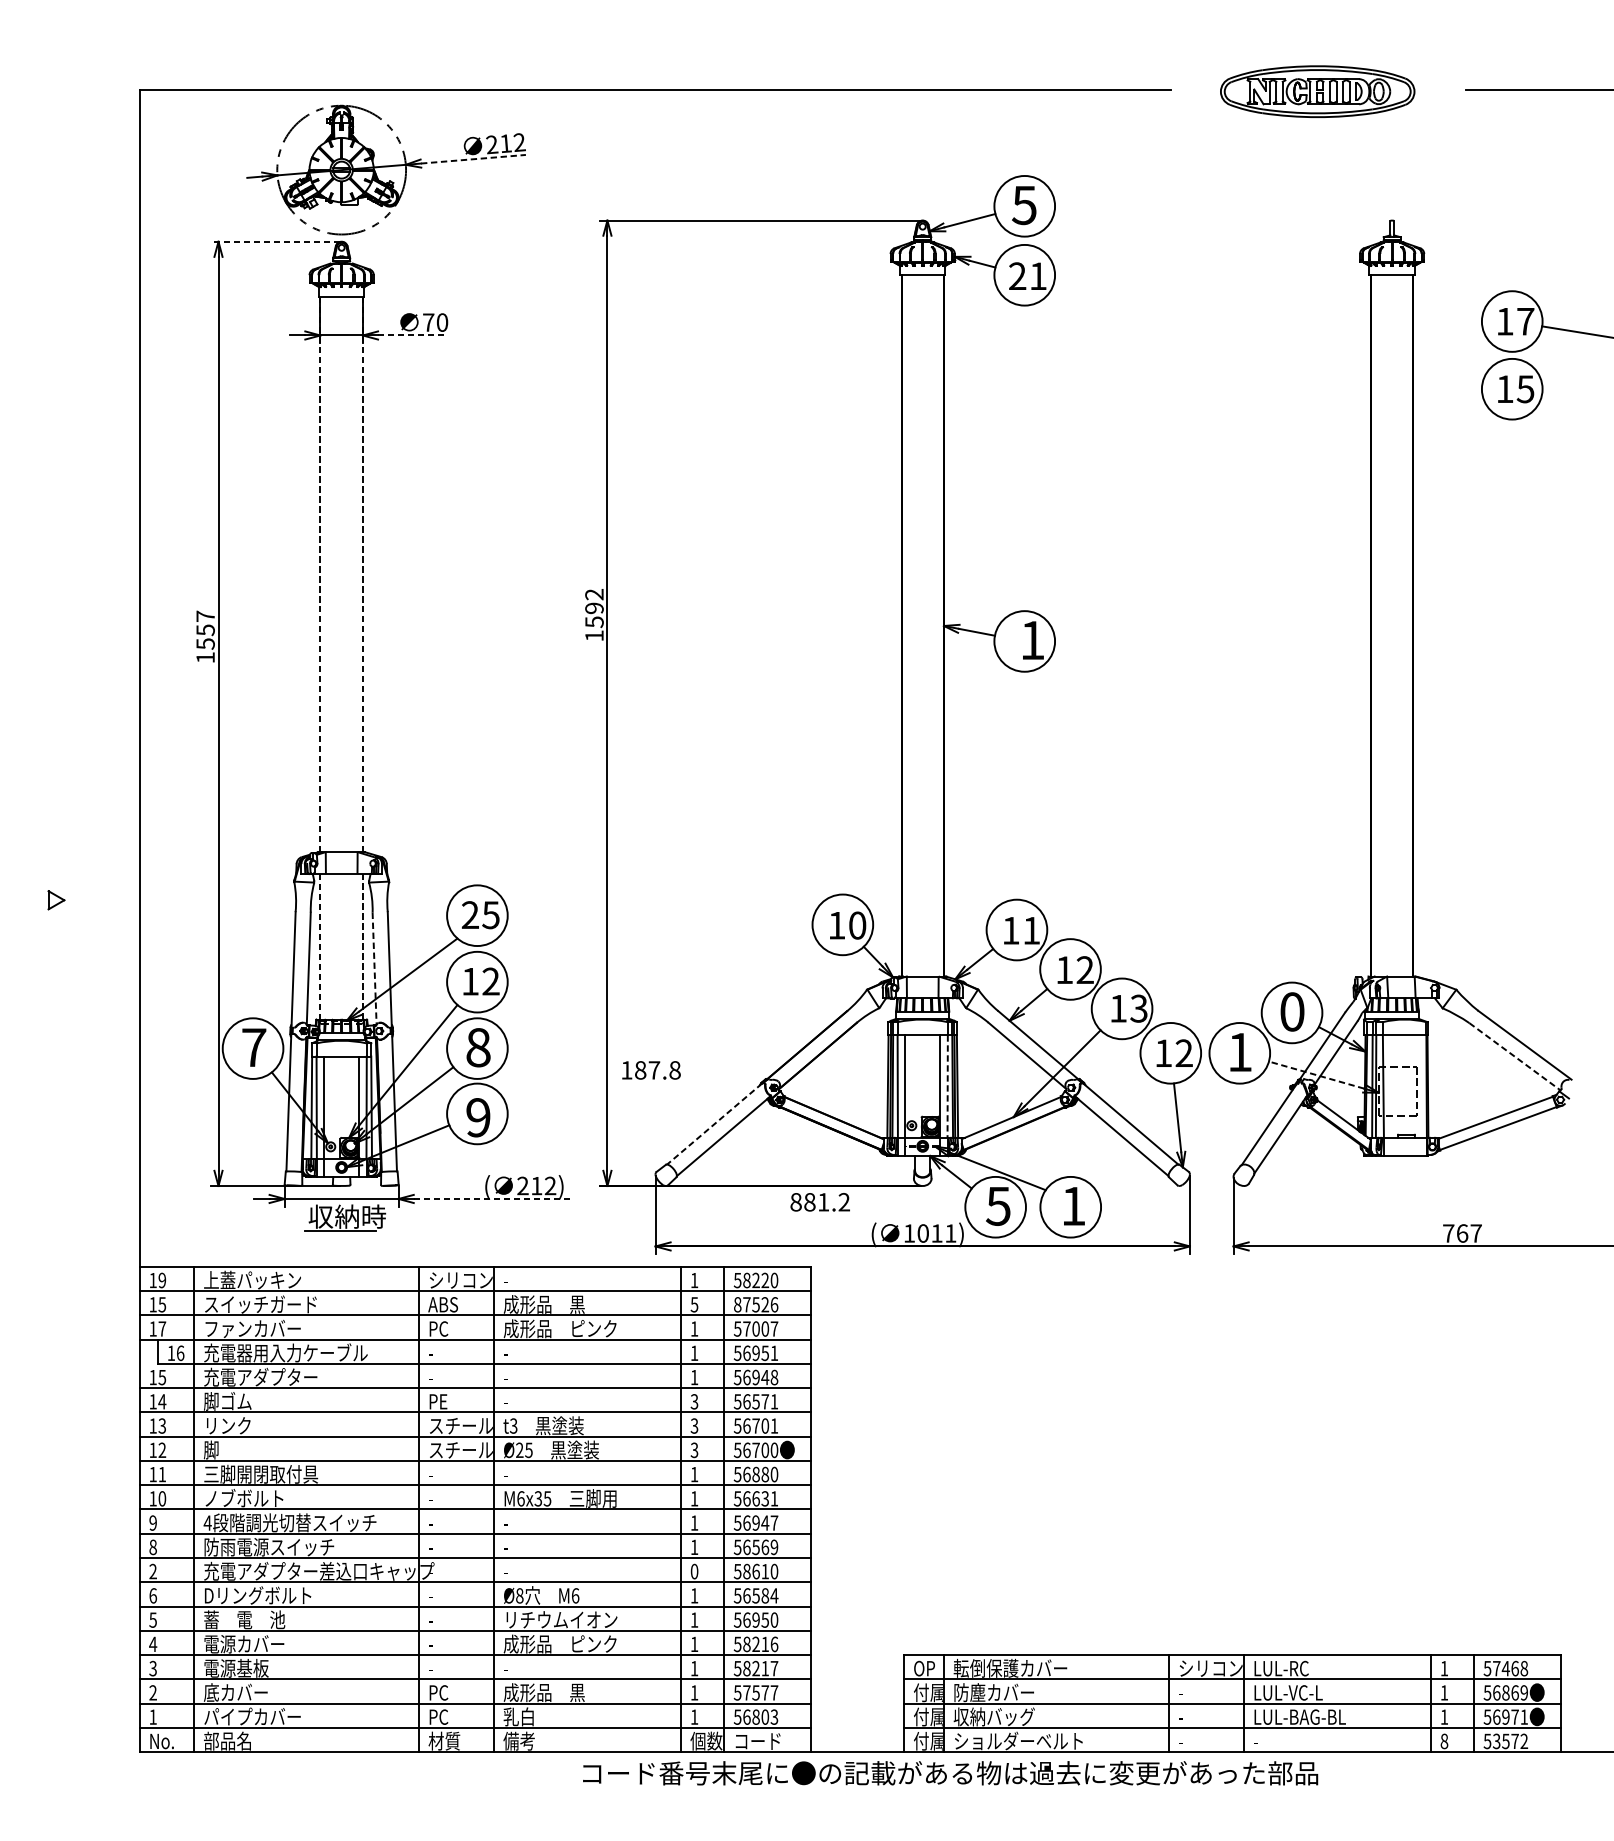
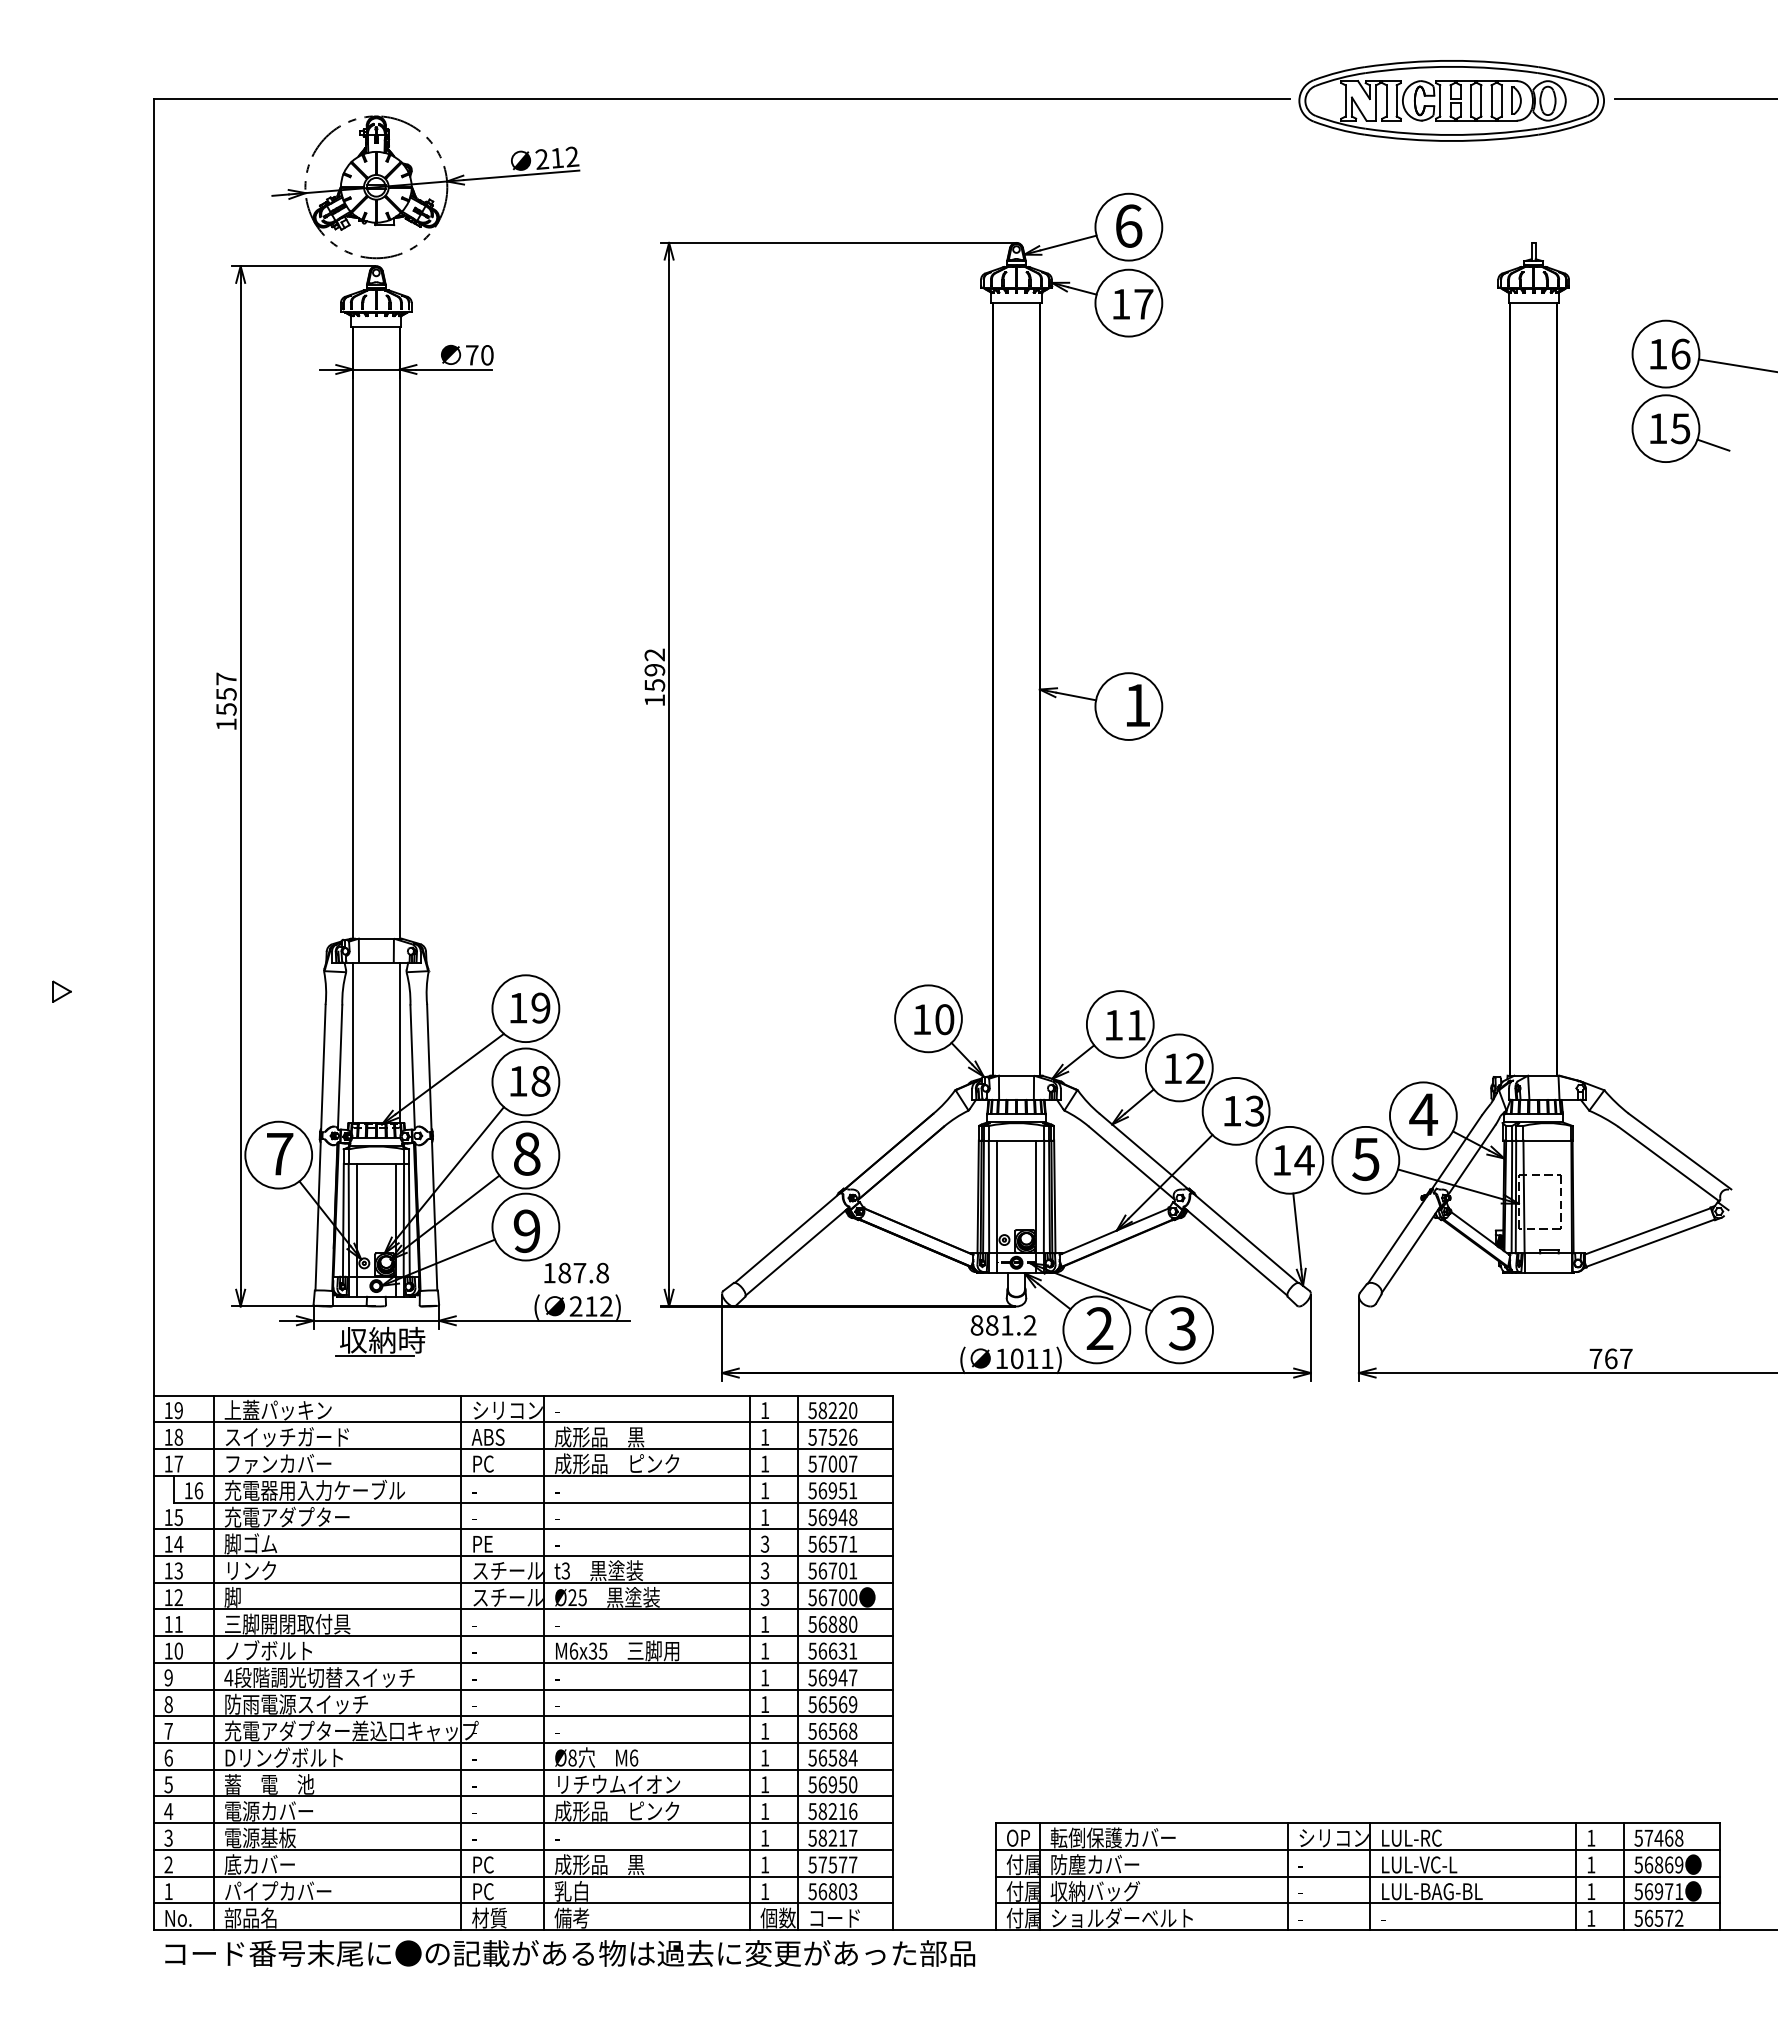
part: (1317, 91) -> (1451, 100), size x1.43
line: (473, 159) -> (521, 175), dashed -> solid
text: (1024, 204) -> (1128, 225), 5 -> 6
line: (275, 241) -> (303, 266), dashed -> solid
text: (1028, 275) -> (1132, 303), 21 -> 17
text: (1525, 320) -> (1680, 353), 17 -> 16
line: (412, 335) -> (454, 369), dashed -> solid
line: (1555, 403) -> (1713, 444), added
line: (362, 574) -> (399, 632), dashed -> solid
line: (320, 575) -> (352, 633), dashed -> solid
text: (480, 914) -> (529, 1007), 25 -> 19
line: (362, 946) -> (399, 1042), dashed -> solid
line: (320, 947) -> (352, 1043), dashed -> solid
line: (374, 969) -> (412, 1067), dashed -> solid
text: (490, 980) -> (540, 1080), 12 -> 18
text: (1292, 1011) -> (1423, 1114), 0 -> 4
text: (1184, 1052) -> (1304, 1159), 12 -> 14
text: (1239, 1052) -> (1365, 1159), 1 -> 5
line: (1515, 1057) -> (1669, 1164), dashed -> solid
text: (651, 1069) -> (576, 1272), moved
line: (1316, 1075) -> (1450, 1184), dashed -> solid
line: (948, 1087) -> (1044, 1197), dashed -> solid
line: (714, 1124) -> (787, 1238), dashed -> solid
line: (492, 1198) -> (542, 1320), dashed -> solid
text: (820, 1202) -> (1003, 1325), moved
text: (998, 1205) -> (1099, 1328), 5 -> 2
text: (1073, 1205) -> (1182, 1328), 1 -> 3
text: (162, 1304) -> (178, 1436), 15 -> 18
text: (693, 1304) -> (764, 1437), 5 -> 1
text: (737, 1304) -> (812, 1436), 87526 -> 57526
text: (153, 1570) -> (168, 1730), 2 -> 7
text: (694, 1570) -> (765, 1730), 0 -> 1
text: (760, 1570) -> (837, 1730), 58610 -> 56568
text: (1444, 1740) -> (1591, 1917), 8 -> 1
text: (1496, 1740) -> (1648, 1917), 53572 -> 56572
text: (950, 1773) -> (570, 1953), moved

